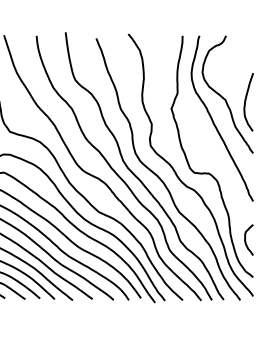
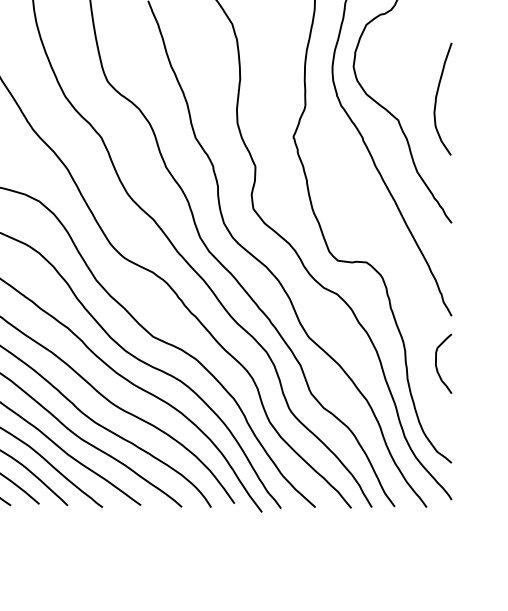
curve: (246, 101) -> (438, 97), moved
curve: (246, 241) -> (438, 366), moved

